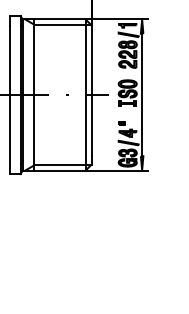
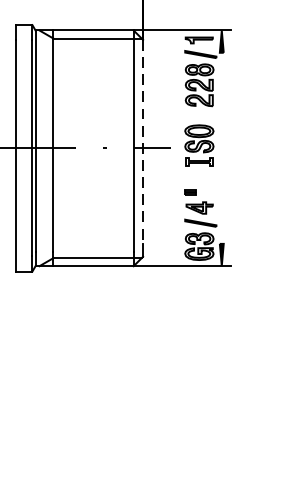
line: (91, 91) -> (142, 142), solid -> dashed
line: (142, 94) -> (222, 147), removed

